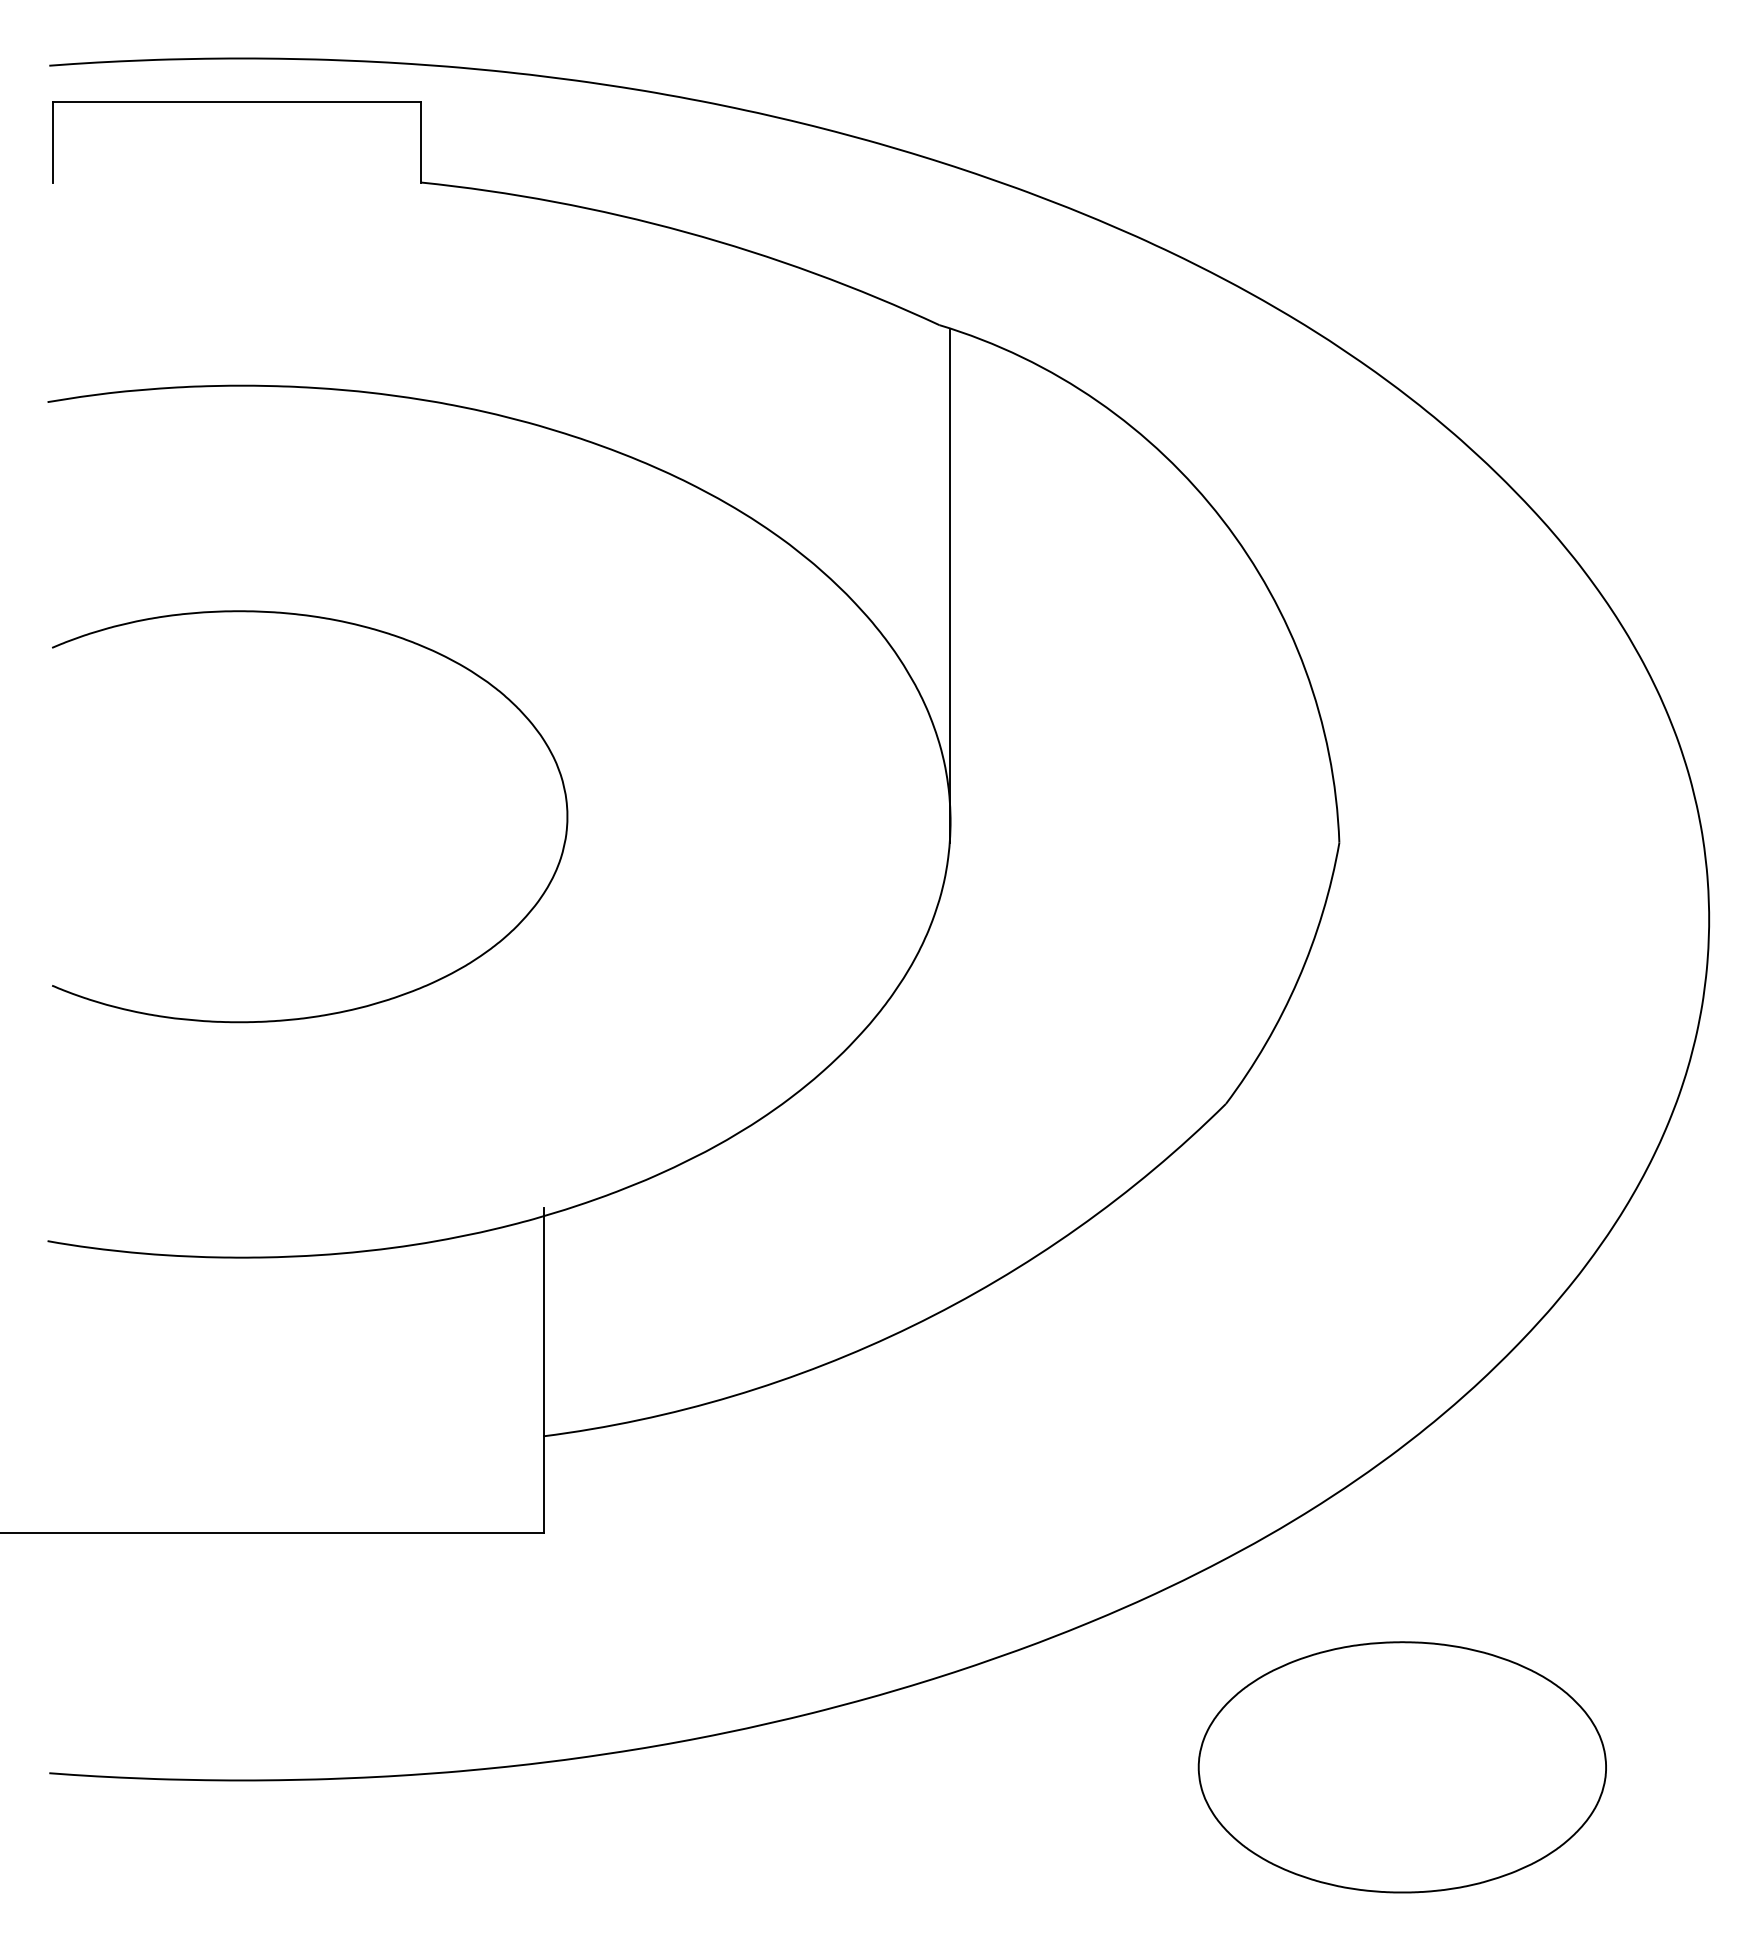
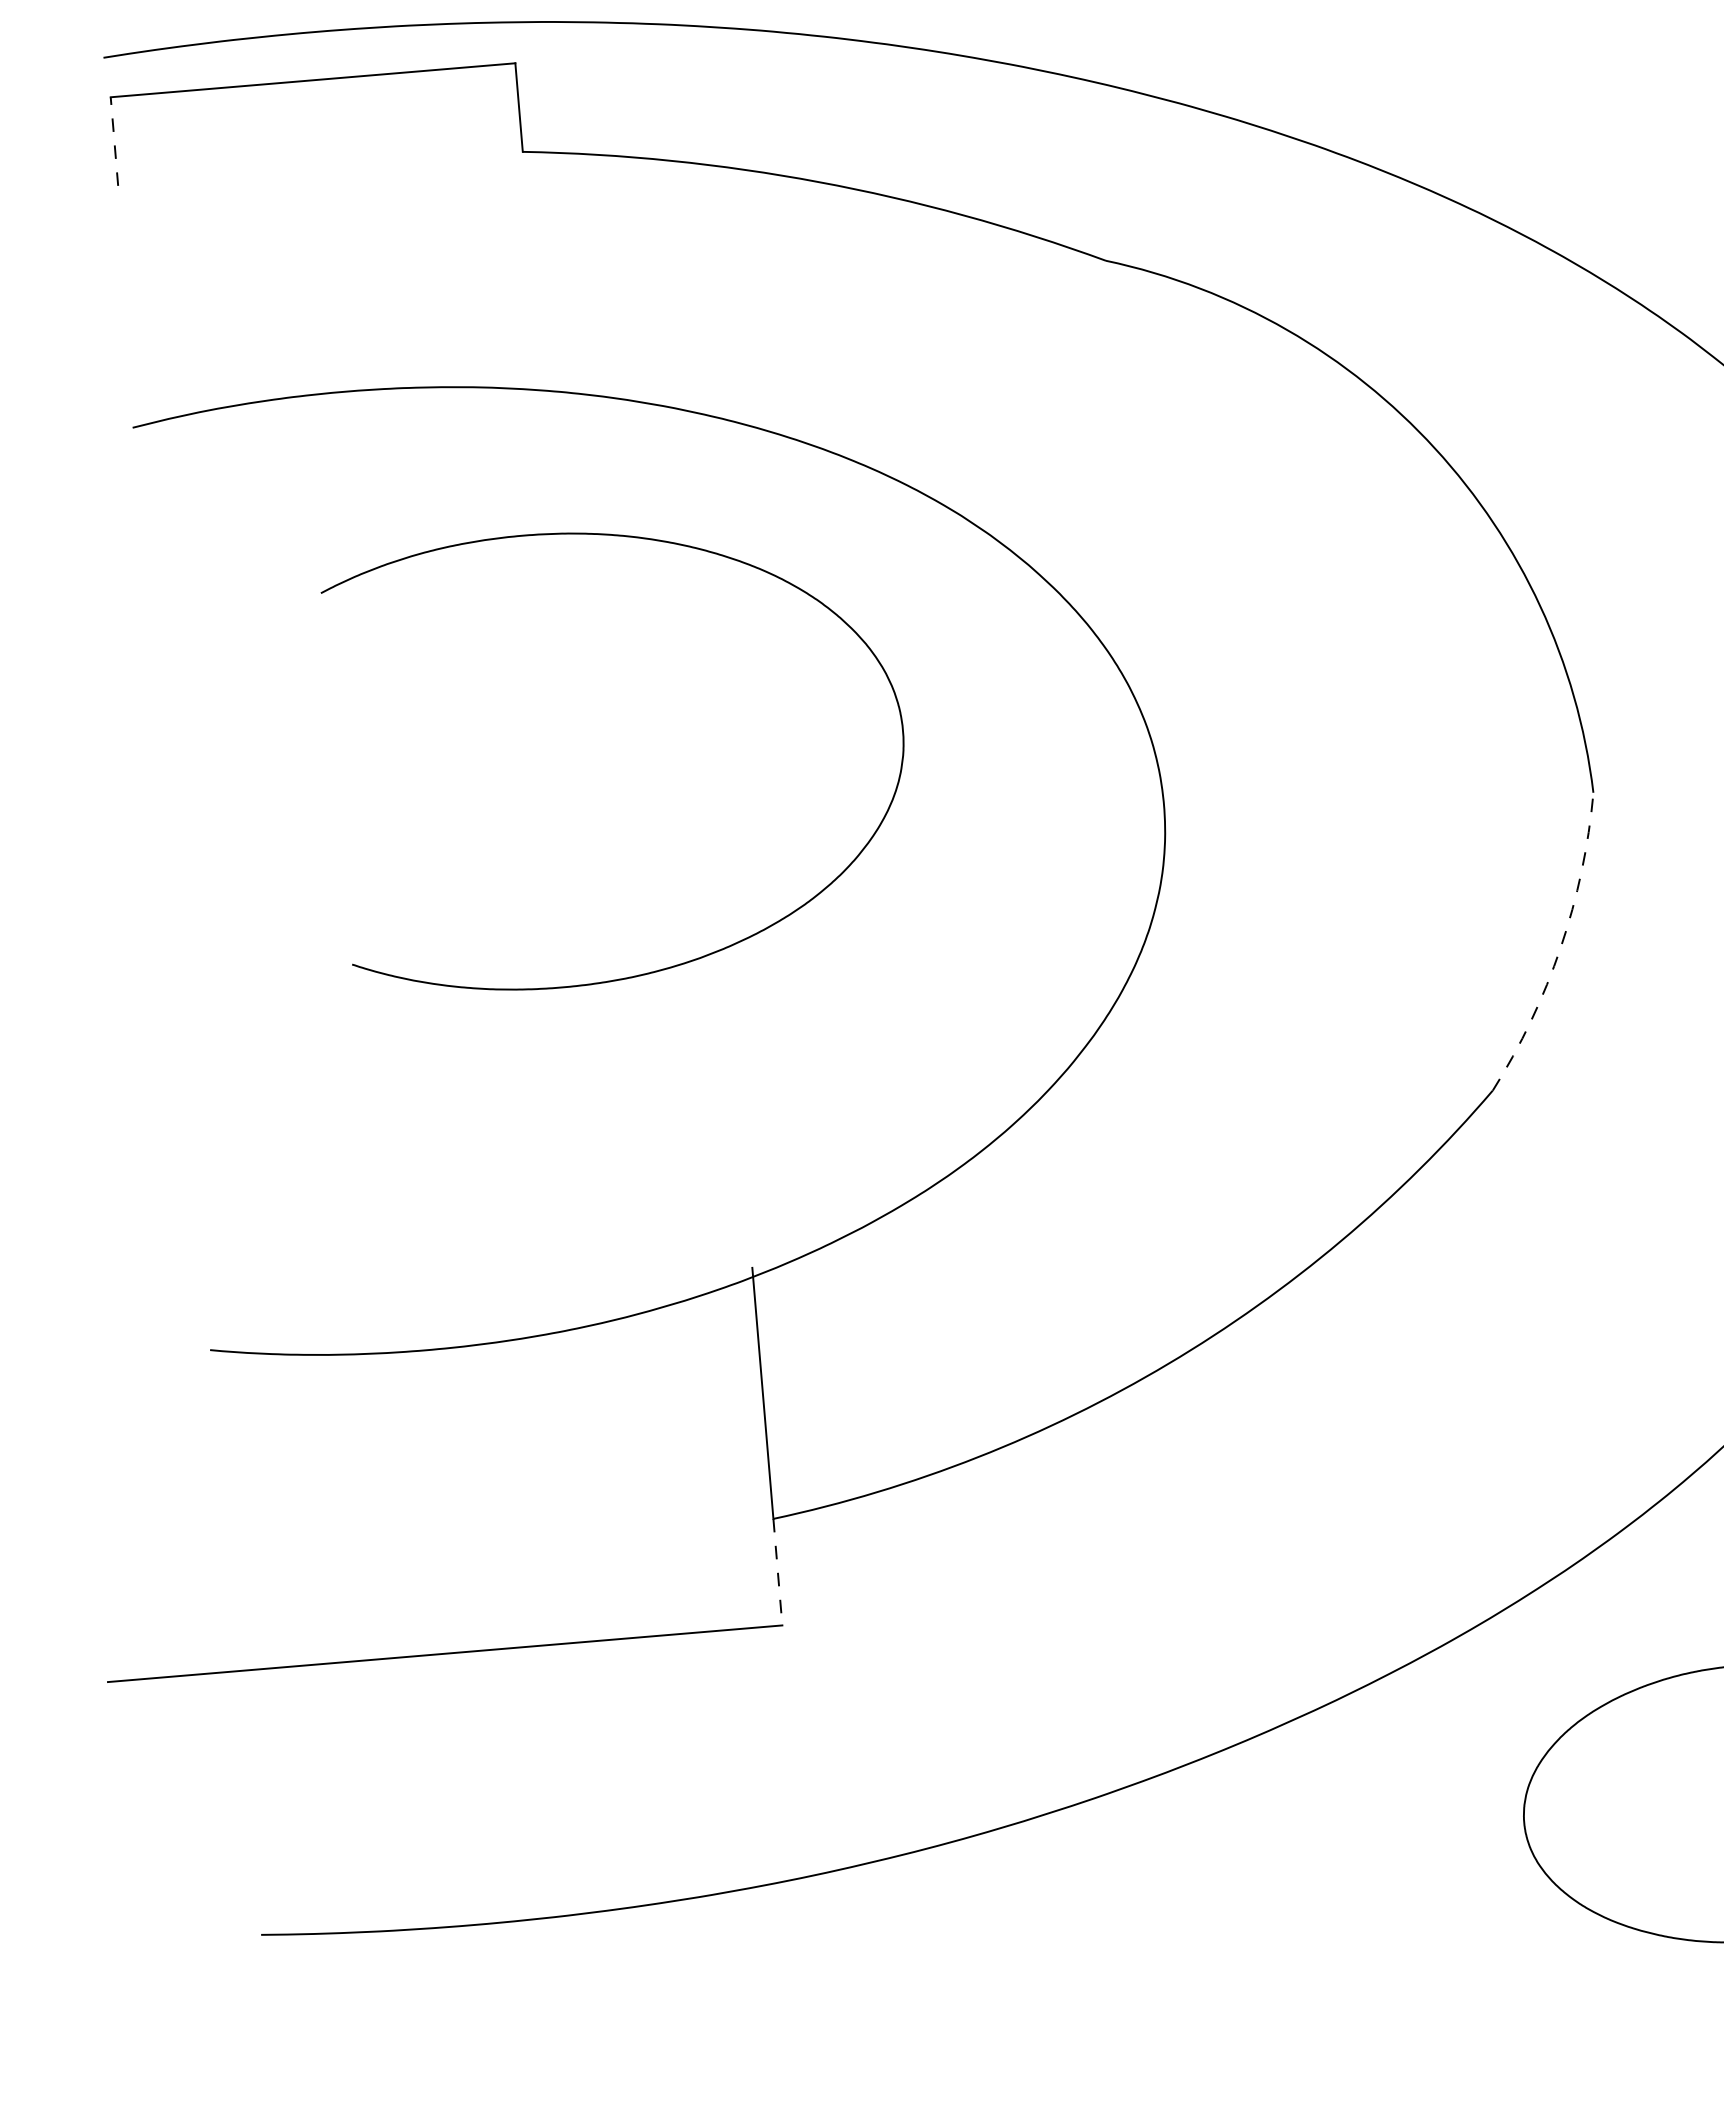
line: (52, 141) -> (114, 140), solid -> dashed
line: (949, 586) -> (1141, 547), removed
curve: (358, 626) -> (655, 541), moved
arc: (1298, 980) -> (1561, 948), solid -> dashed
line: (543, 1485) -> (777, 1572), solid -> dashed

